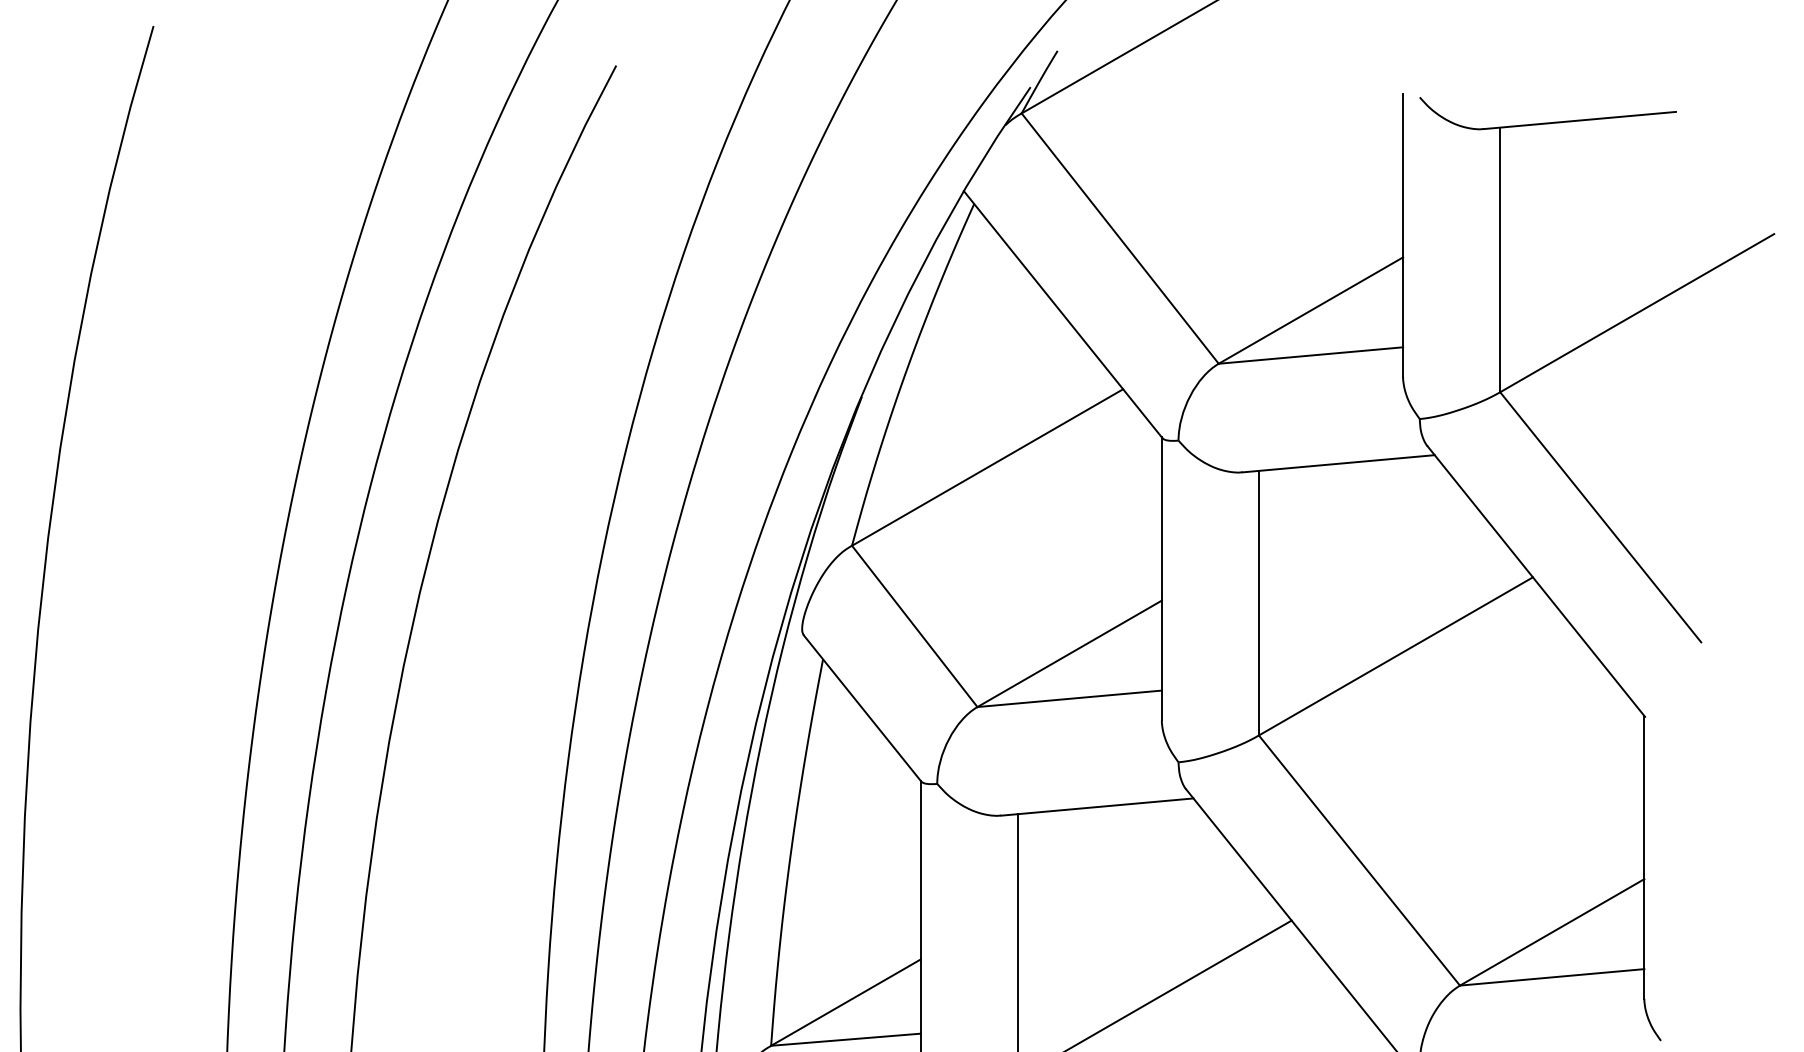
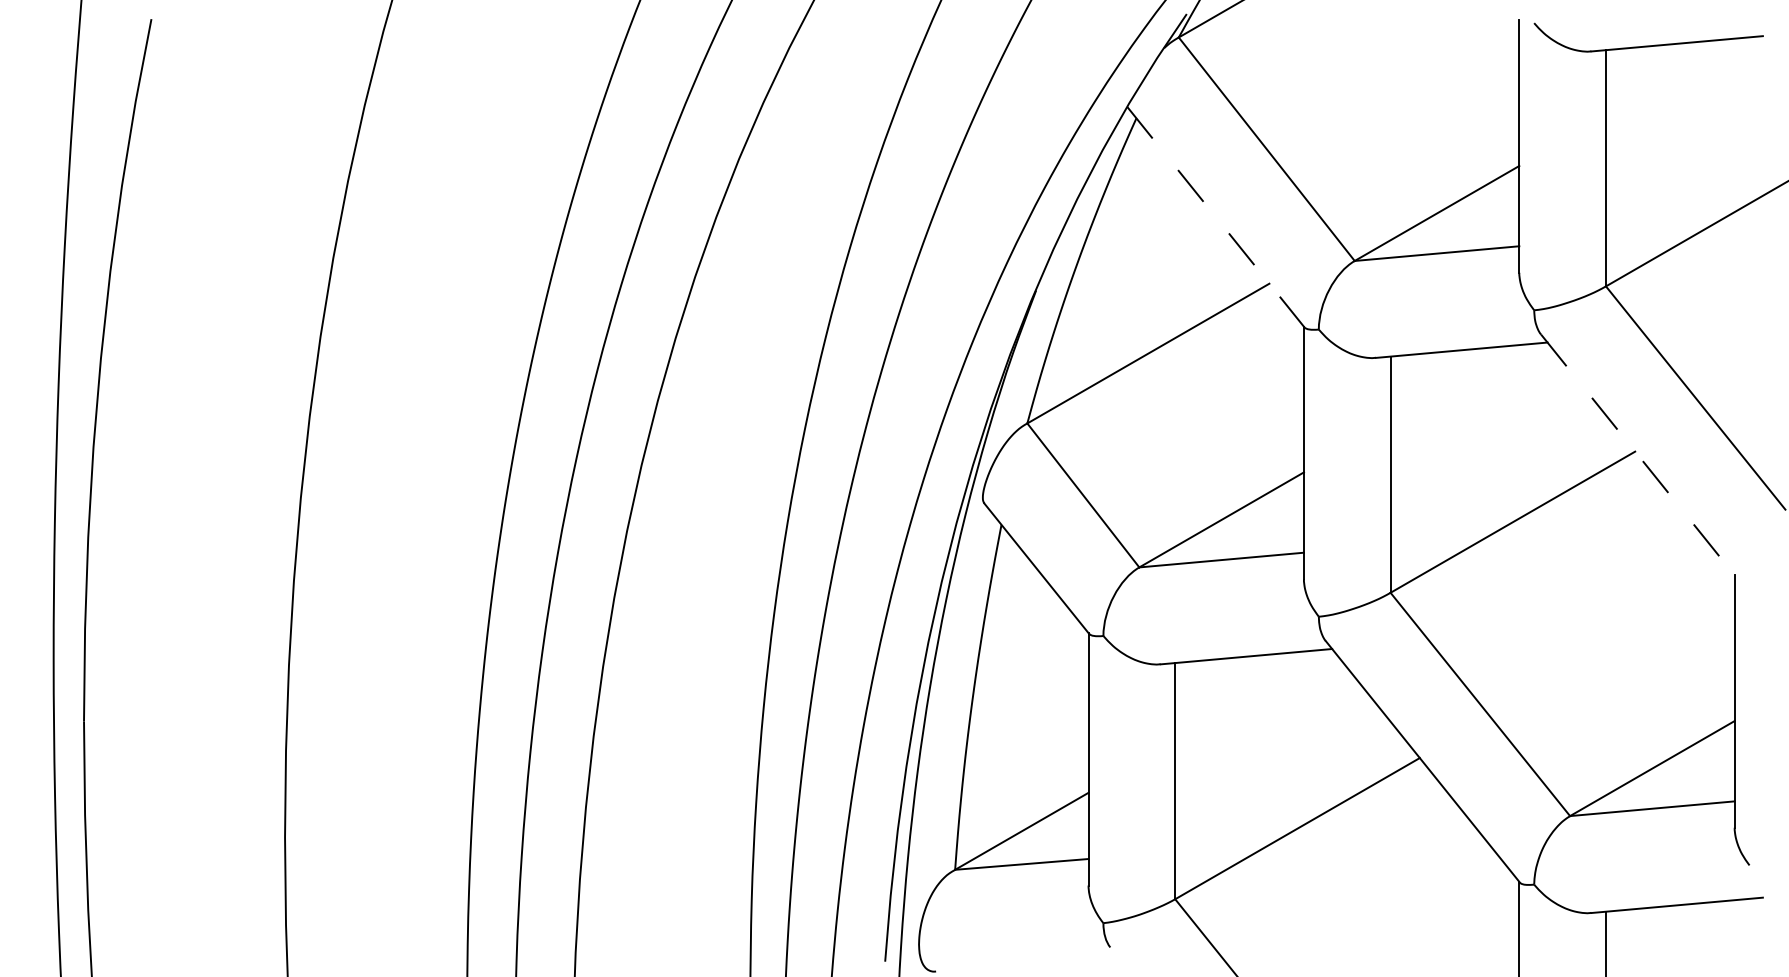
line: (1062, 315) -> (1215, 217), solid -> dashed
line: (1536, 581) -> (1638, 455), solid -> dashed

